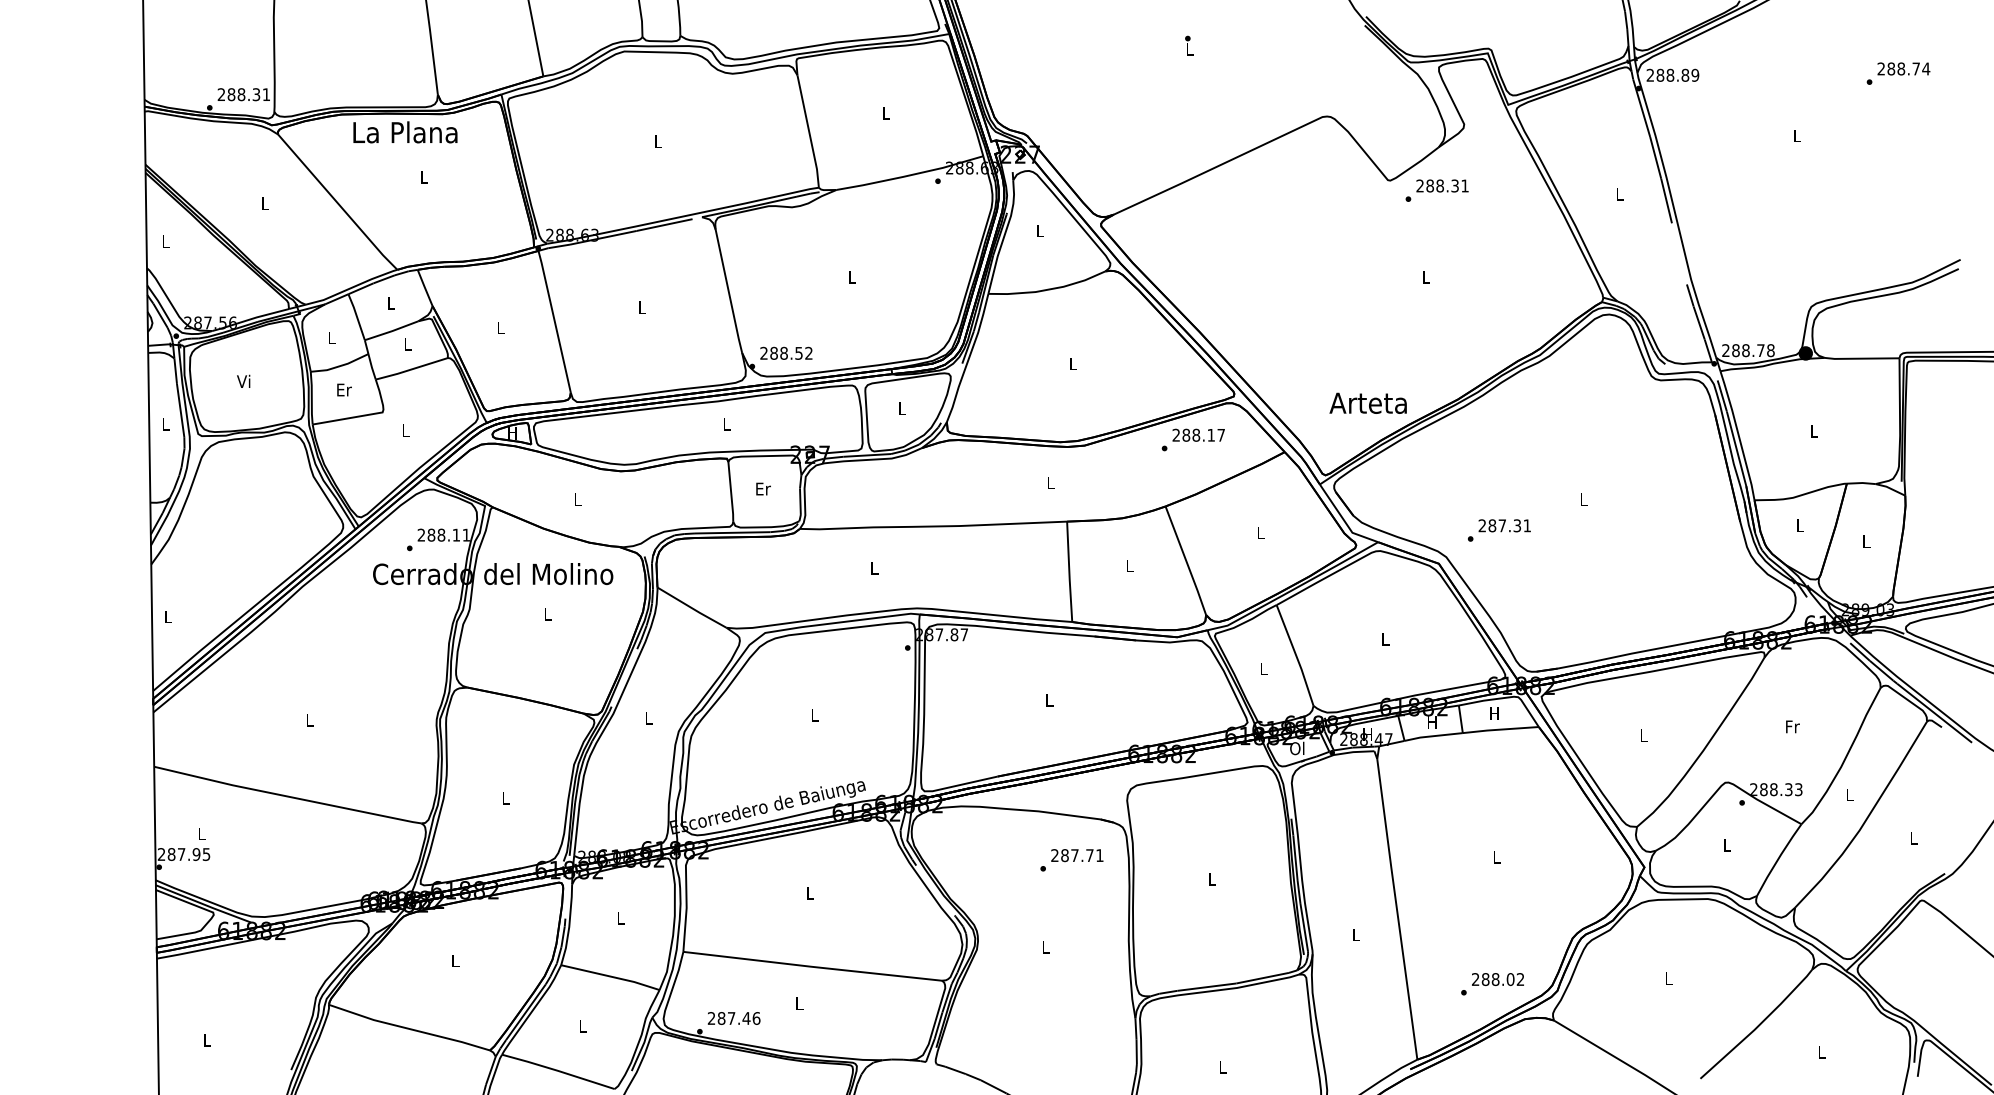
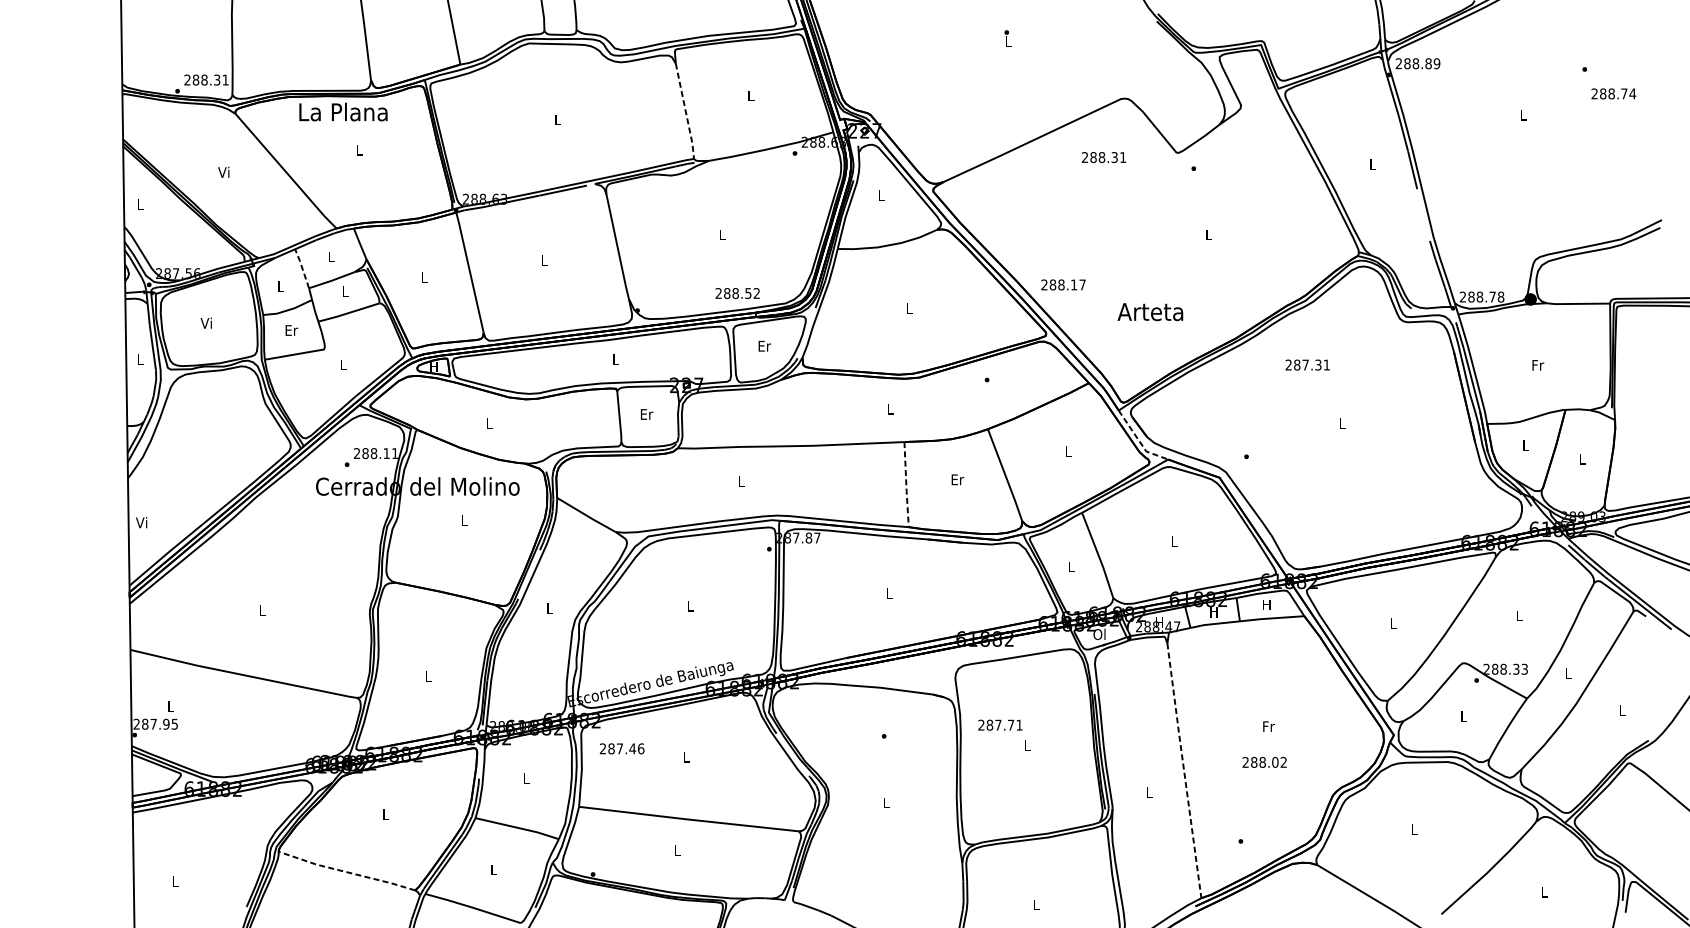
text: (1903, 68) -> (1613, 93), moved
line: (809, 132) -> (686, 112), solid -> dashed
text: (1442, 185) -> (1104, 157), moved
text: (263, 202) -> (223, 171), L -> Vi
line: (356, 315) -> (301, 267), solid -> dashed
text: (786, 352) -> (737, 292), moved
text: (1367, 402) -> (1149, 311), moved
text: (902, 408) -> (764, 346), L -> Er
text: (1814, 430) -> (1538, 364), L -> Fr
text: (1198, 434) -> (1063, 284), moved
line: (1343, 519) -> (1138, 440), solid -> dashed
text: (1504, 525) -> (1307, 364), moved
text: (1129, 565) -> (957, 479), L -> Er
line: (1069, 573) -> (906, 486), solid -> dashed
text: (166, 616) -> (140, 522), L -> Vi
text: (1792, 726) -> (1519, 615), Fr -> L
text: (1077, 855) -> (1000, 725), moved
text: (1497, 857) -> (1269, 726), L -> Fr
line: (1396, 909) -> (1183, 770), solid -> dashed
text: (1497, 979) -> (1264, 762), moved
text: (733, 1018) -> (621, 748), moved
line: (408, 1028) -> (346, 871), solid -> dashed

